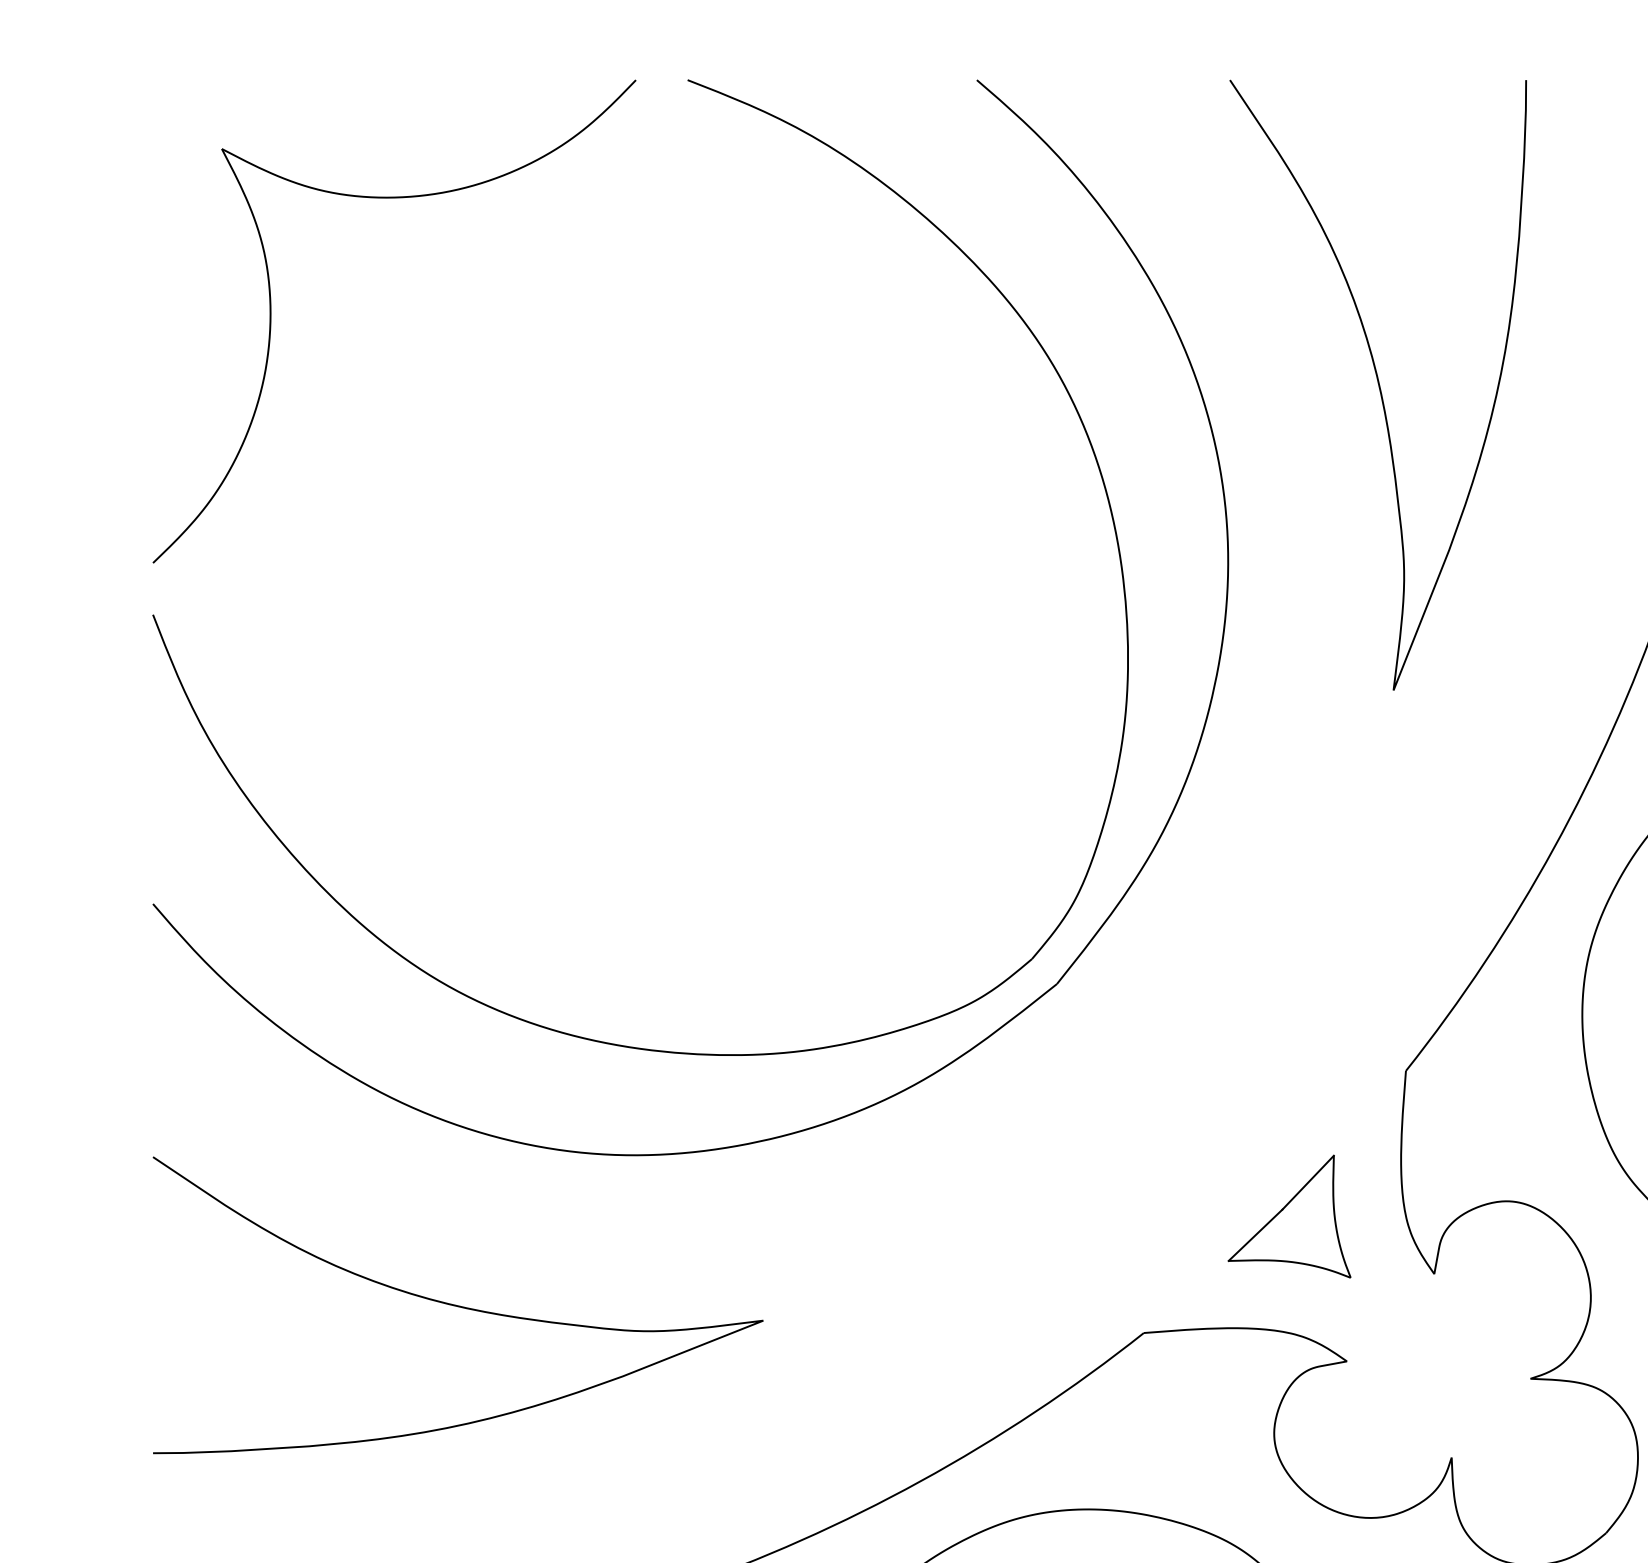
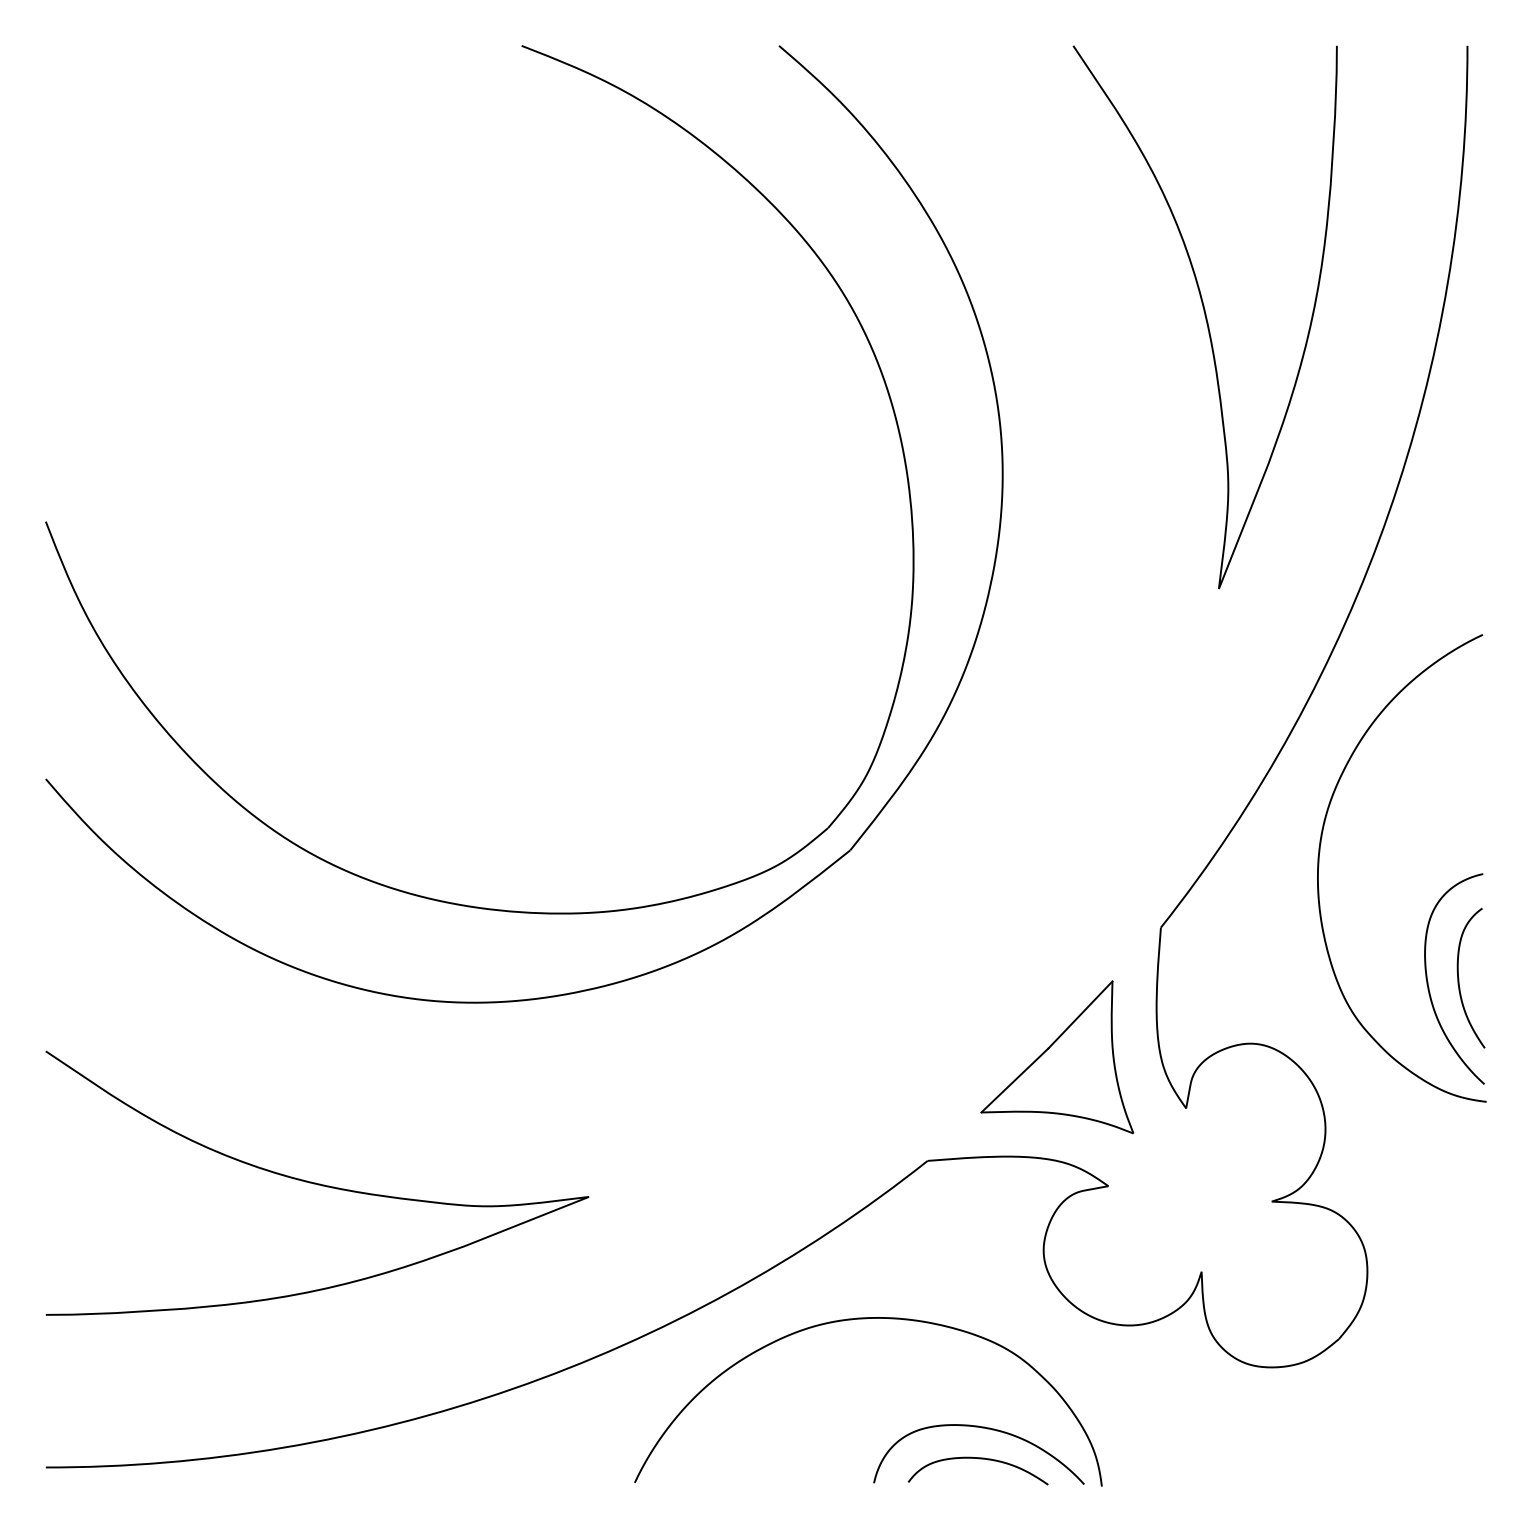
part: (394, 198) -> (260, 151), removed
curve: (1378, 385) -> (1205, 317), moved
part: (1289, 1216) -> (1057, 1057), size x1.4
curve: (458, 1305) -> (317, 1183), moved

